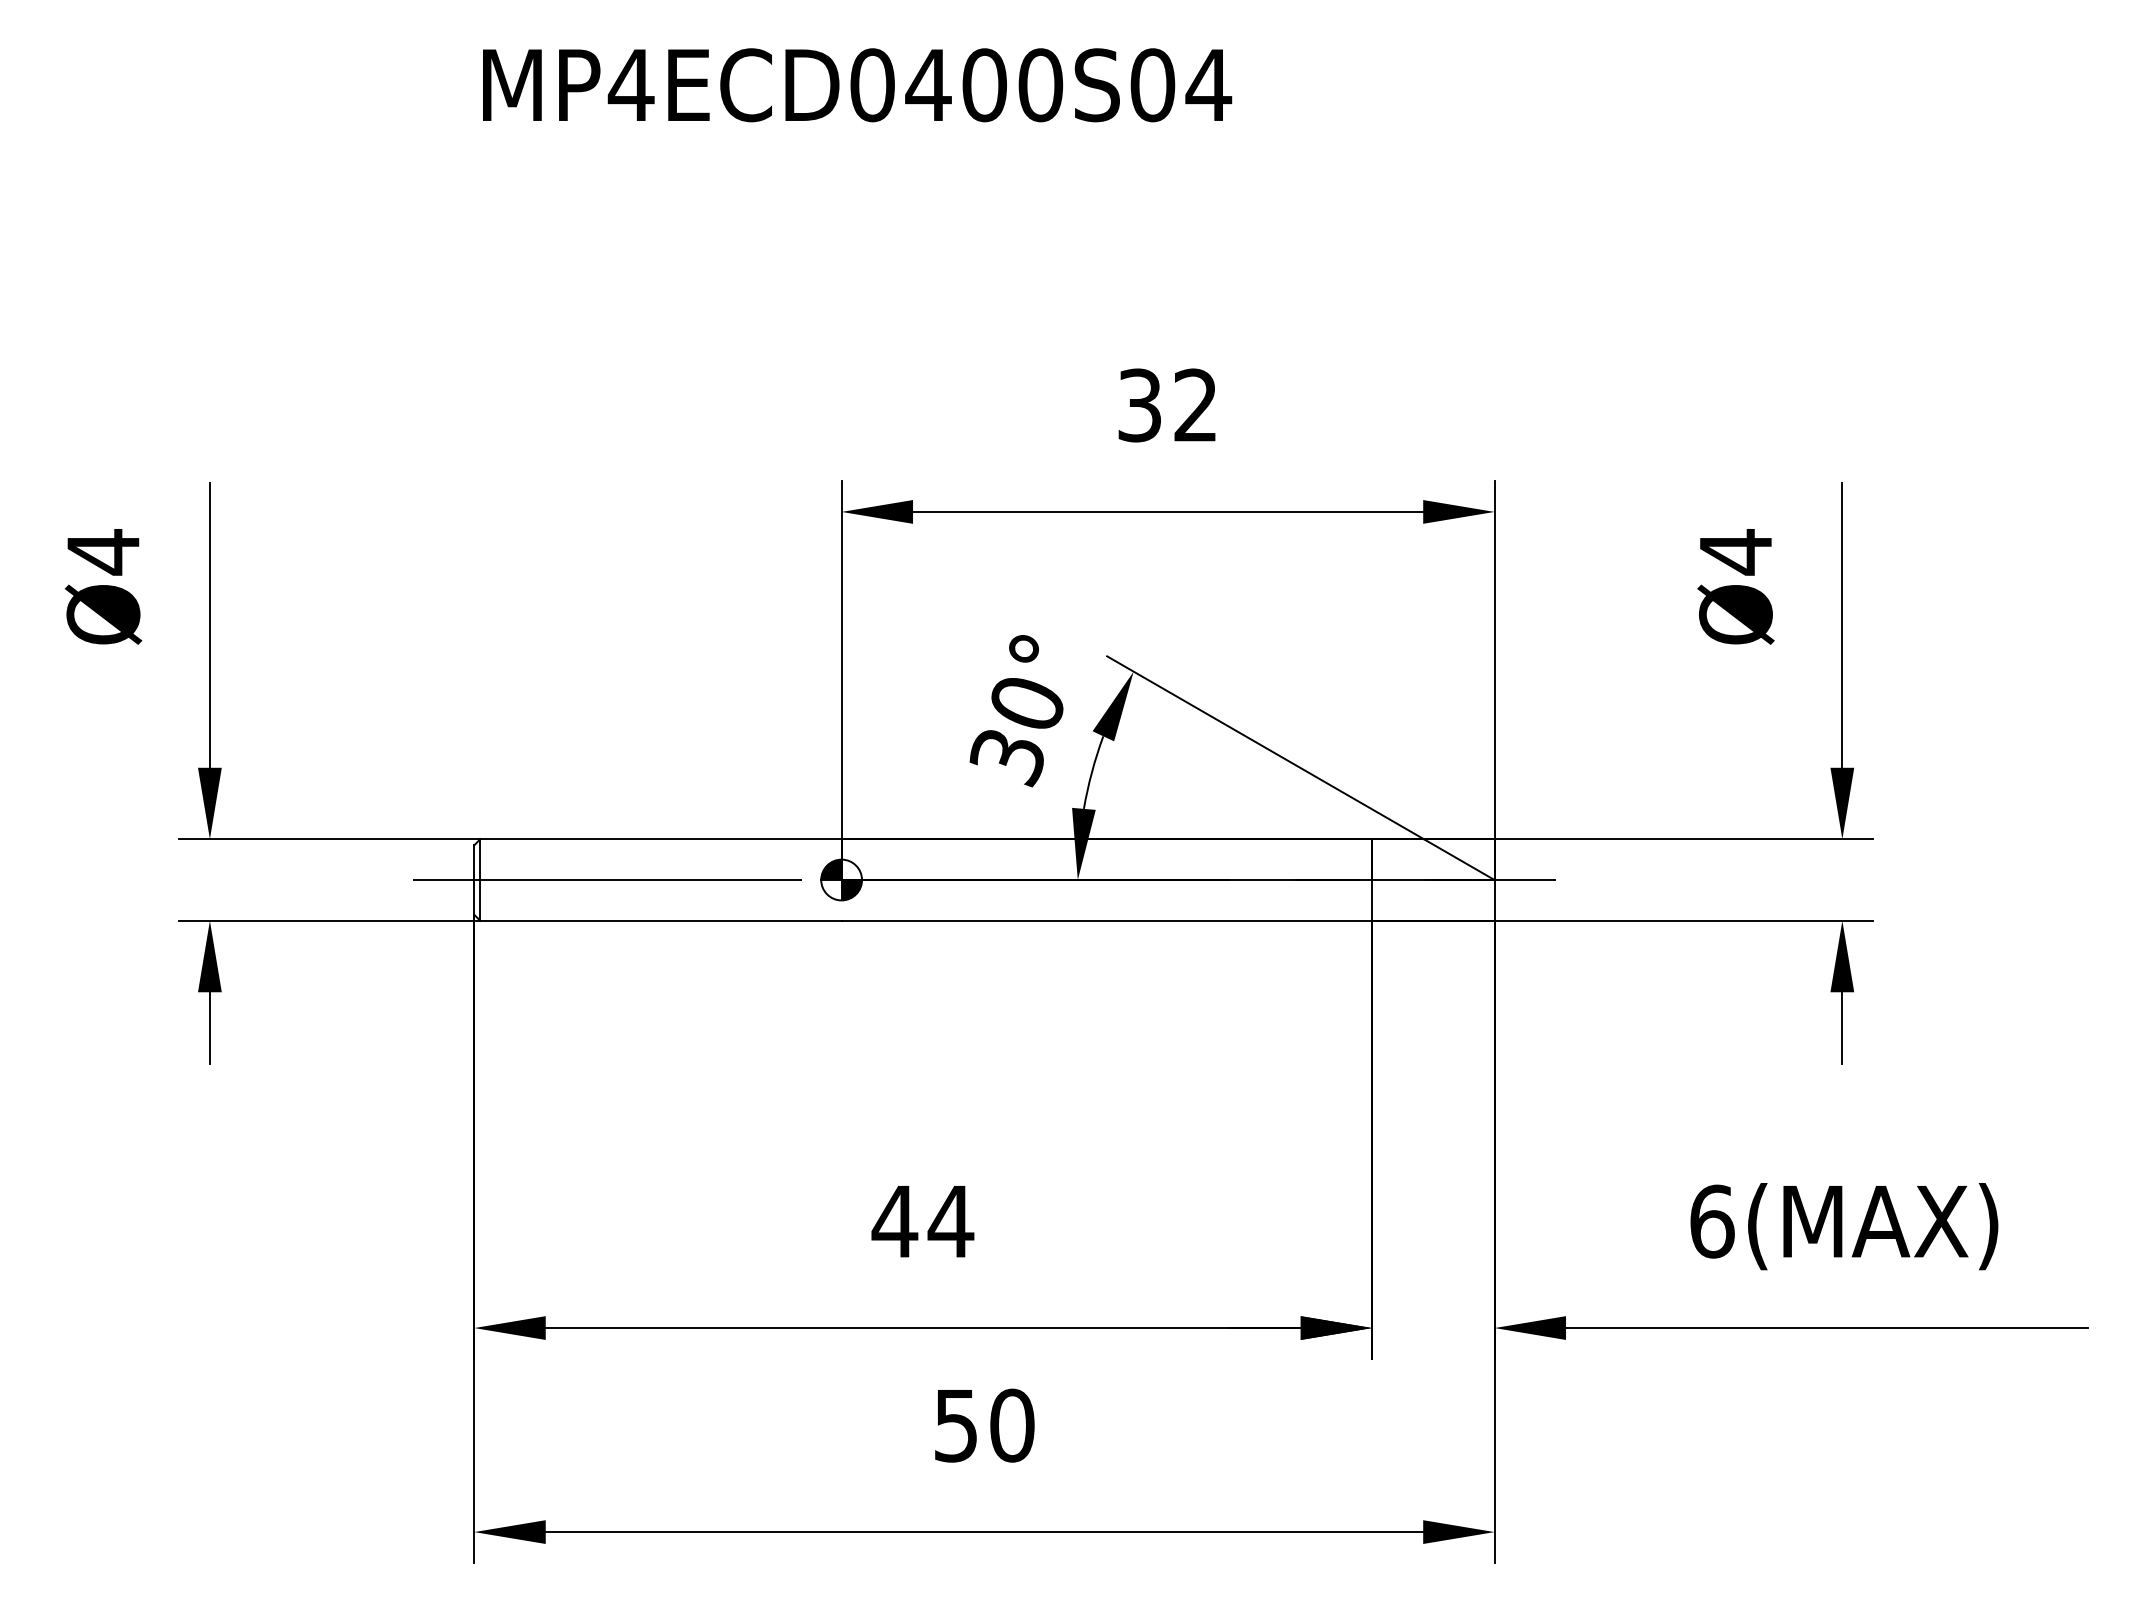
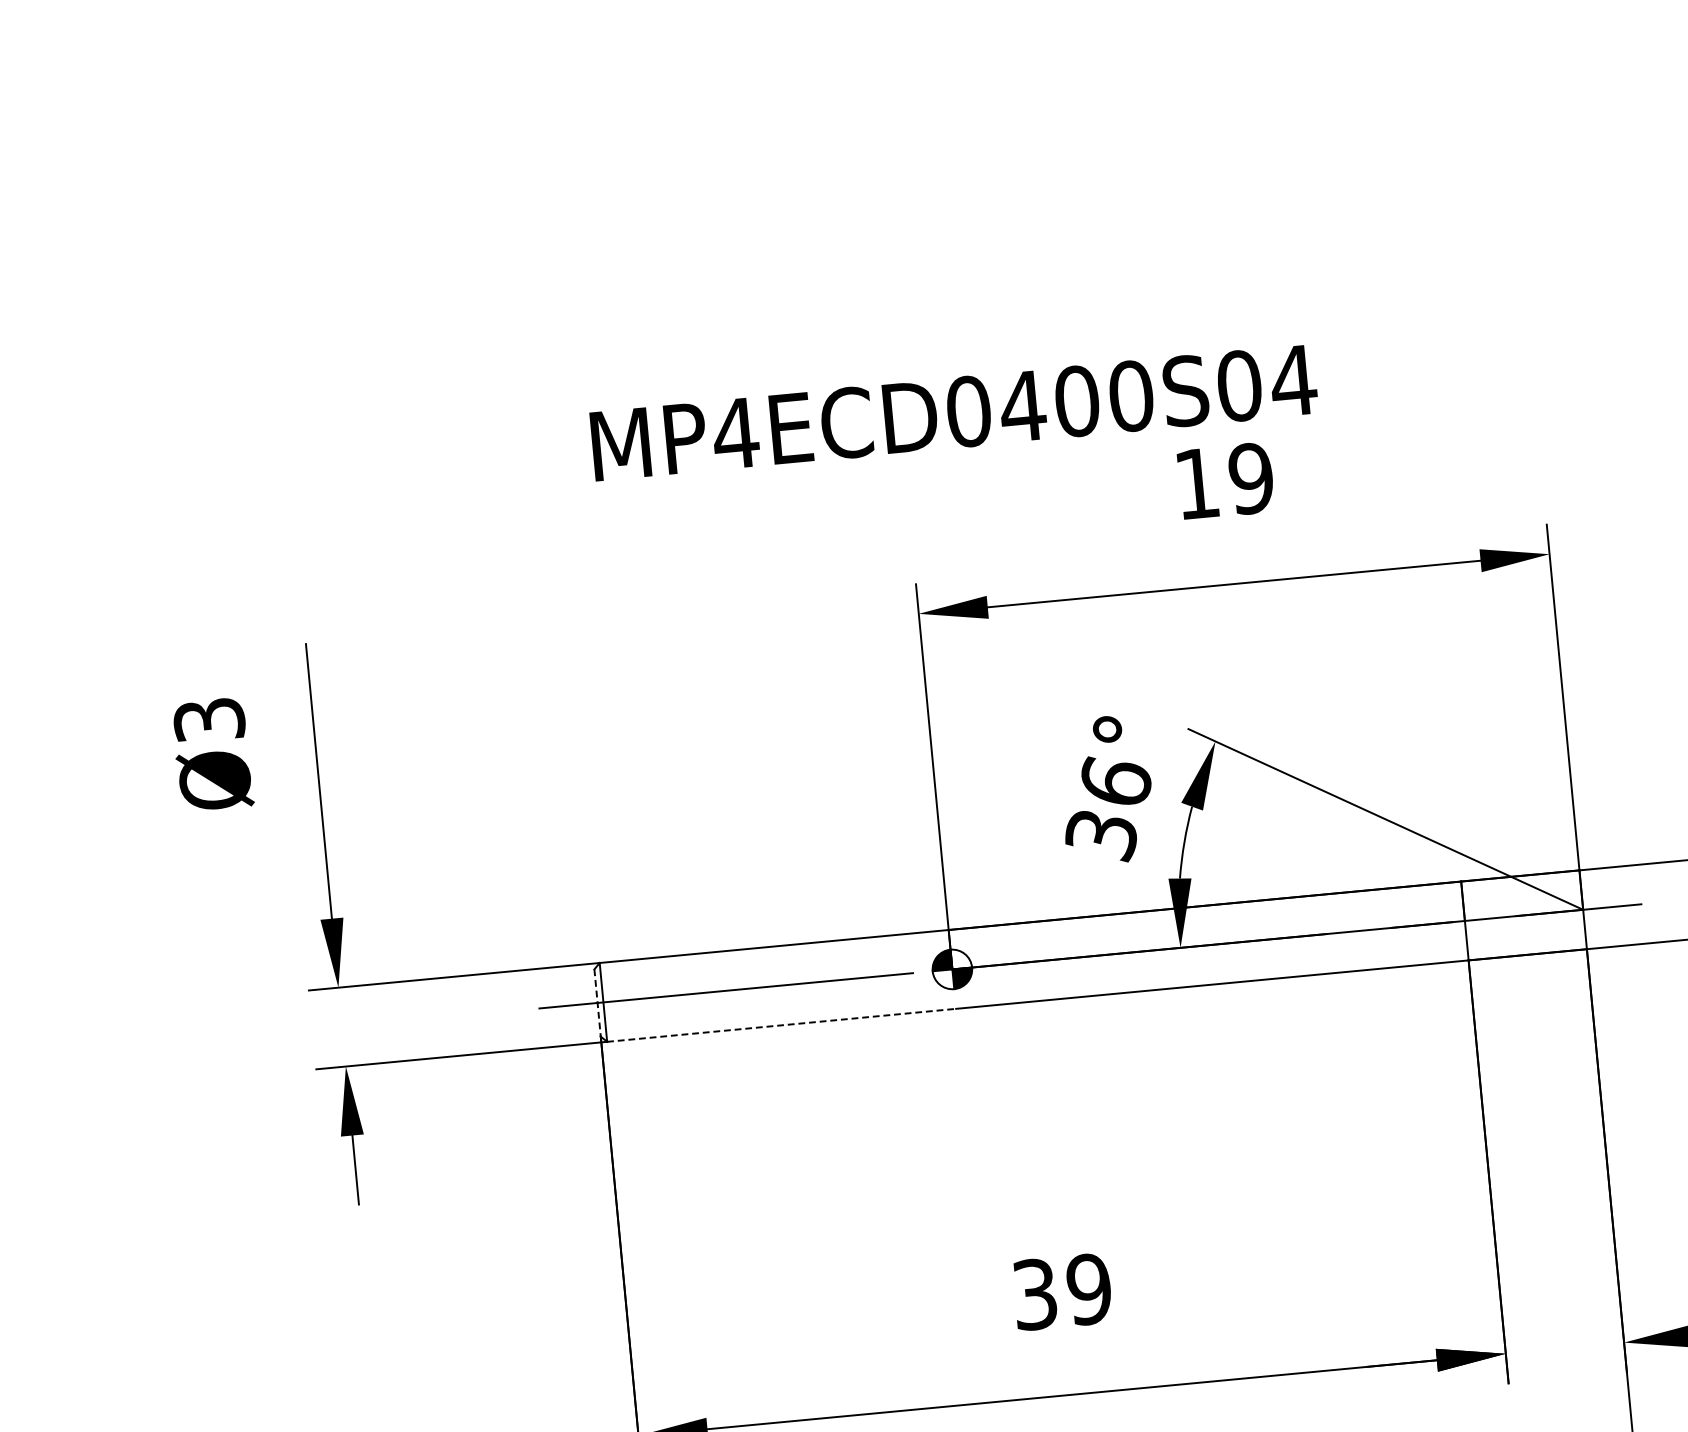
text: (857, 85) -> (954, 413), moved
text: (1167, 405) -> (1223, 481), 32 -> 19
text: (103, 552) -> (209, 720), Ø4 -> Ø3
text: (1027, 701) -> (1115, 779), 30° -> 36°
line: (474, 880) -> (597, 1003), solid -> dashed
line: (660, 920) -> (781, 1025), solid -> dashed
text: (922, 1221) -> (1061, 1291), 44 -> 39

